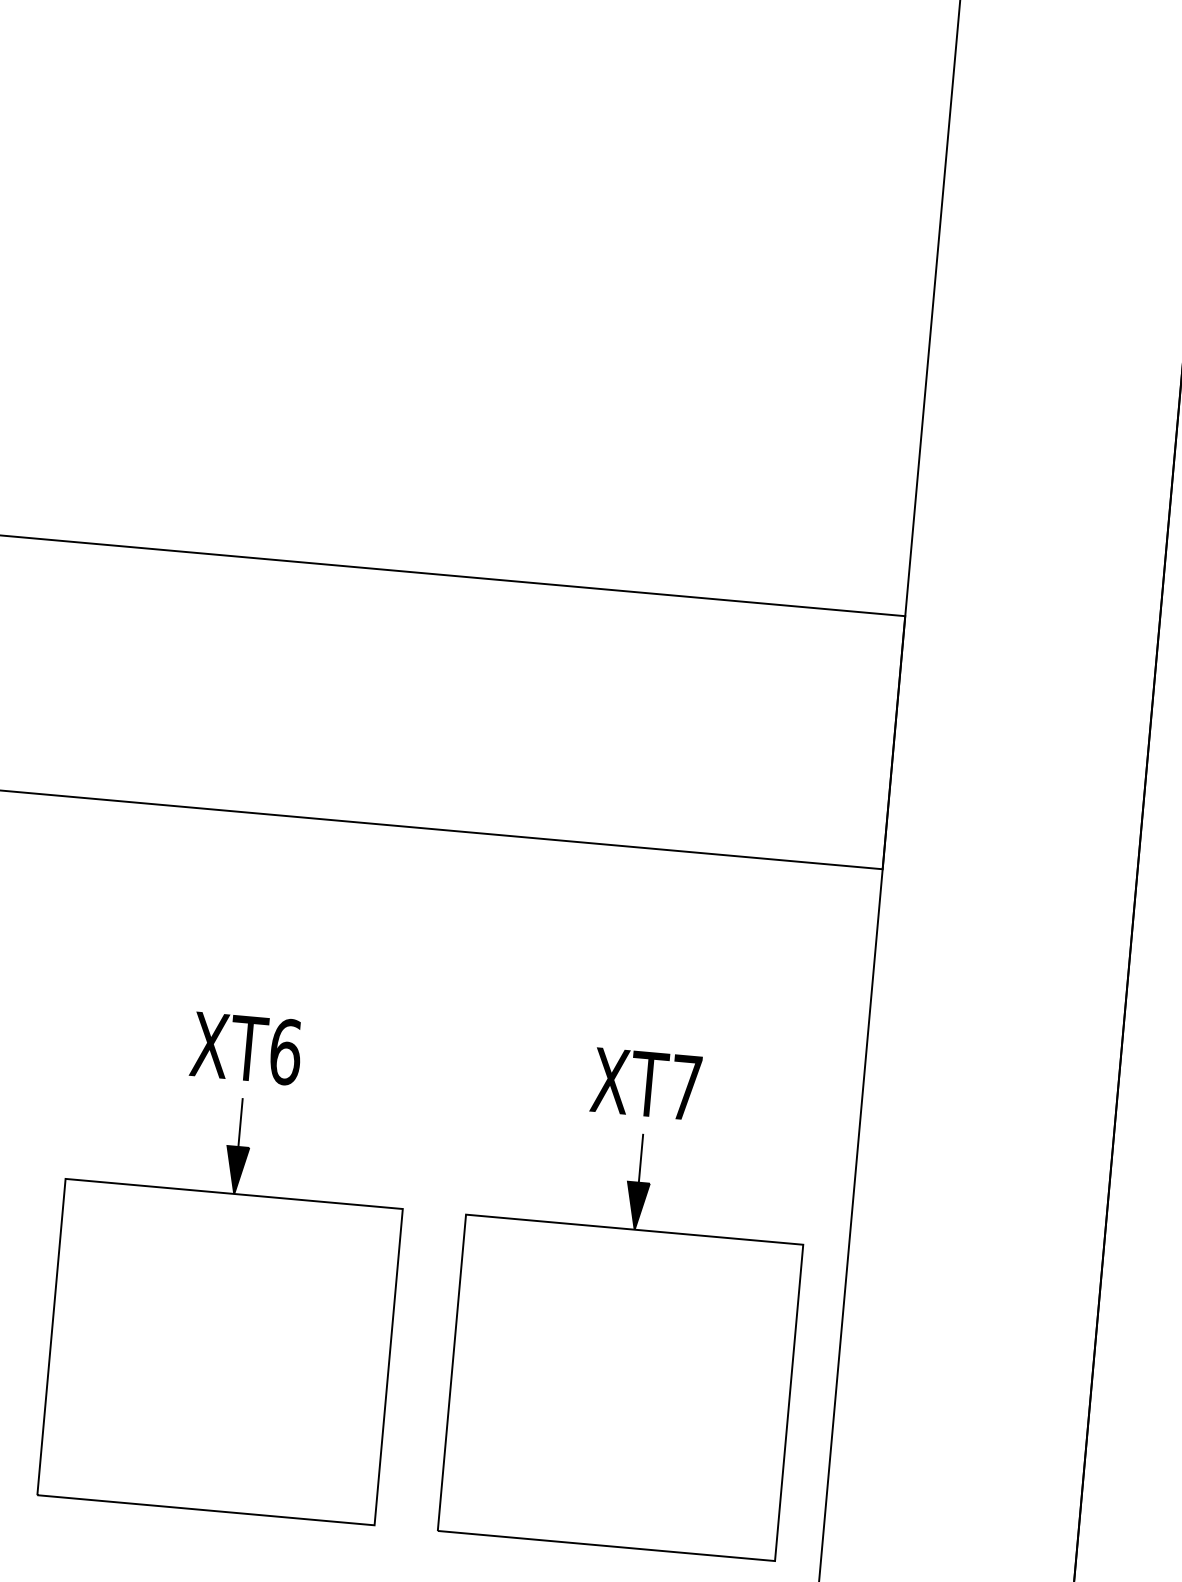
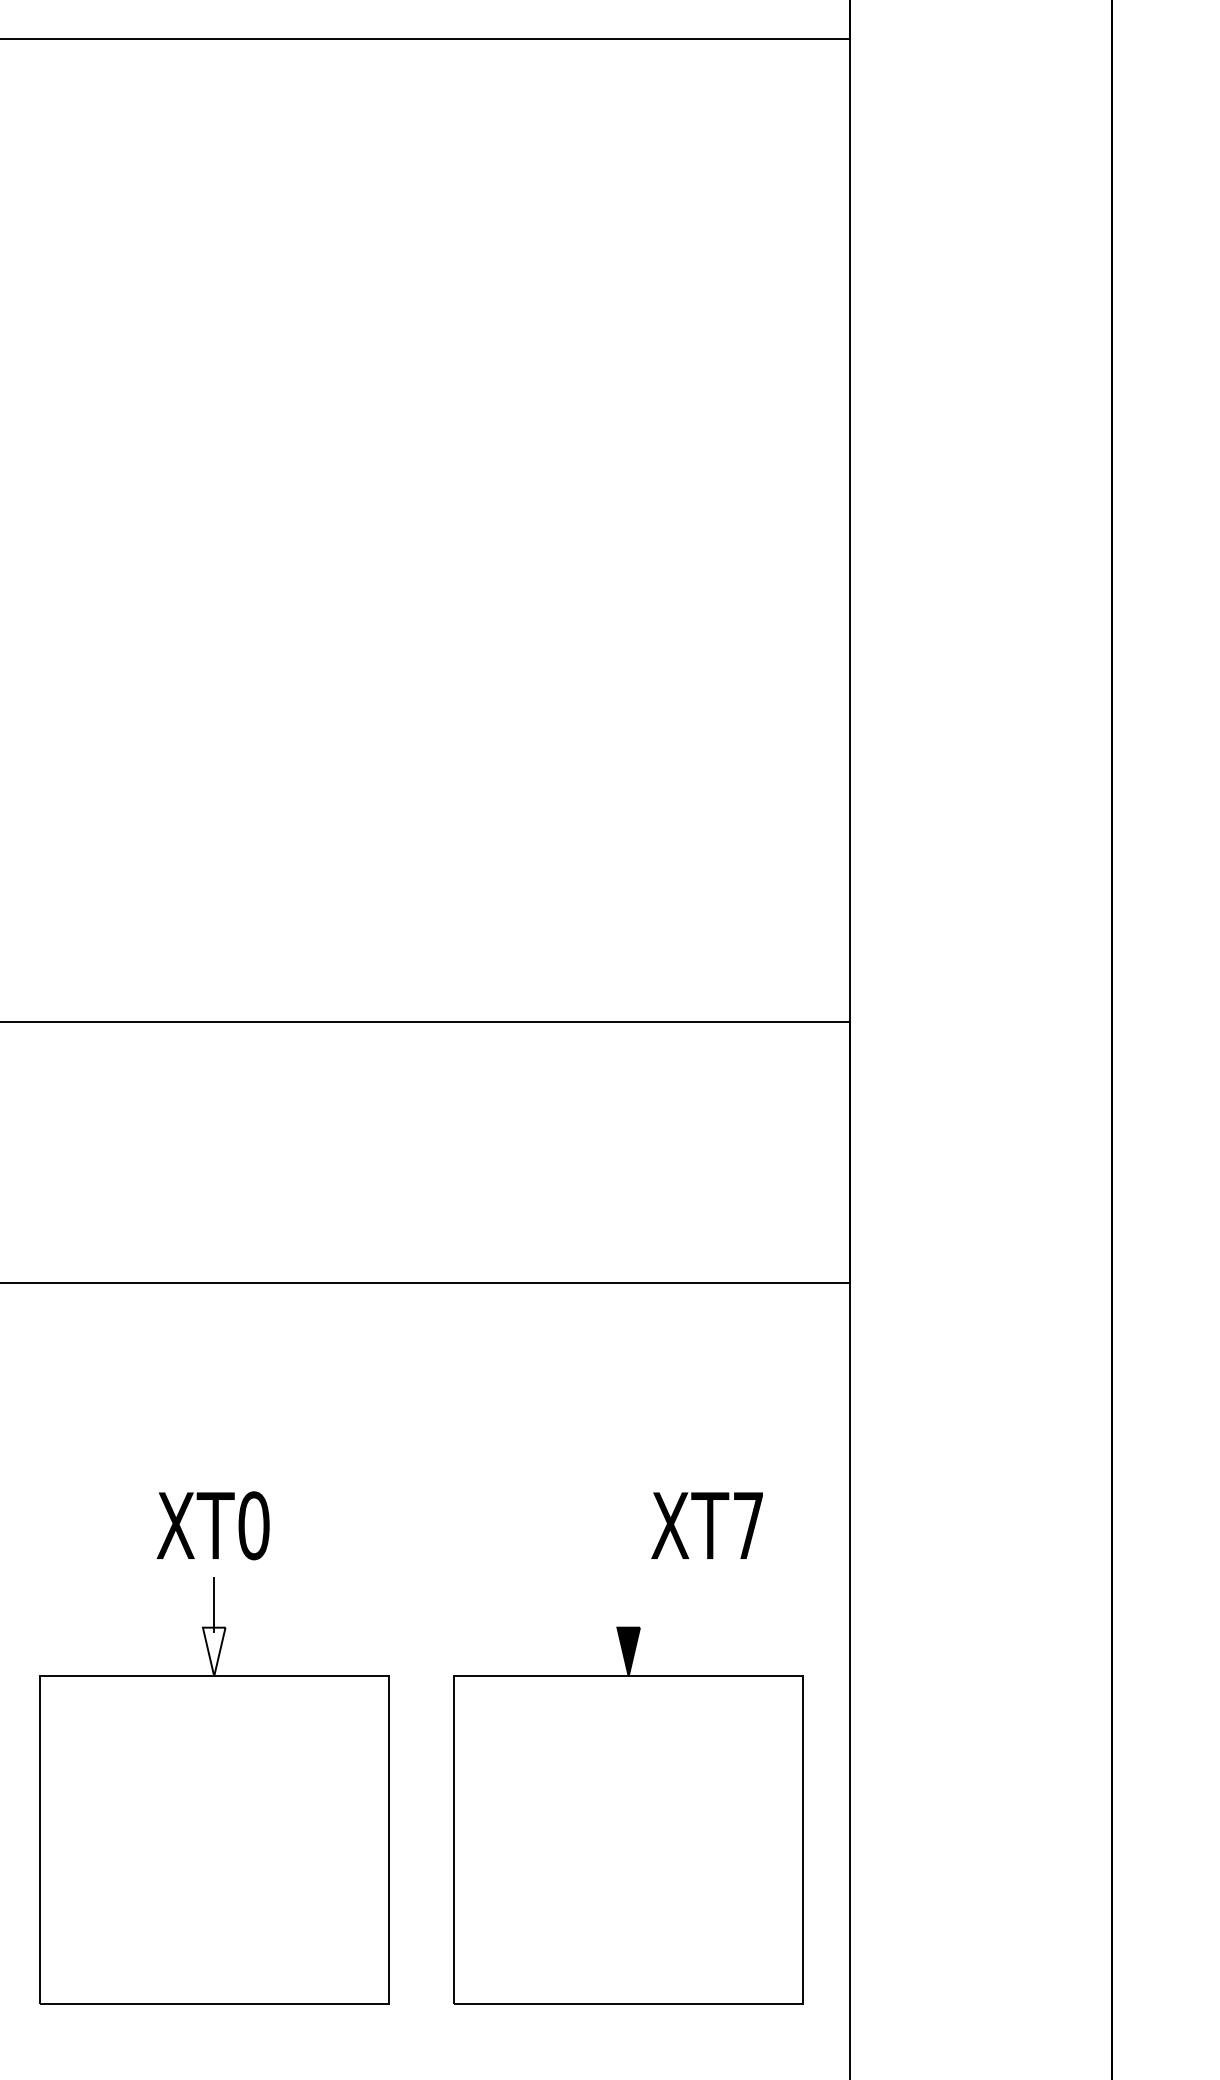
text: (285, 1051) -> (253, 1525), XT6 -> XT0
text: (645, 1083) -> (706, 1525), moved
line: (640, 1161) -> (628, 1605), removed
fill: (235, 1169) -> (213, 1651), removed

